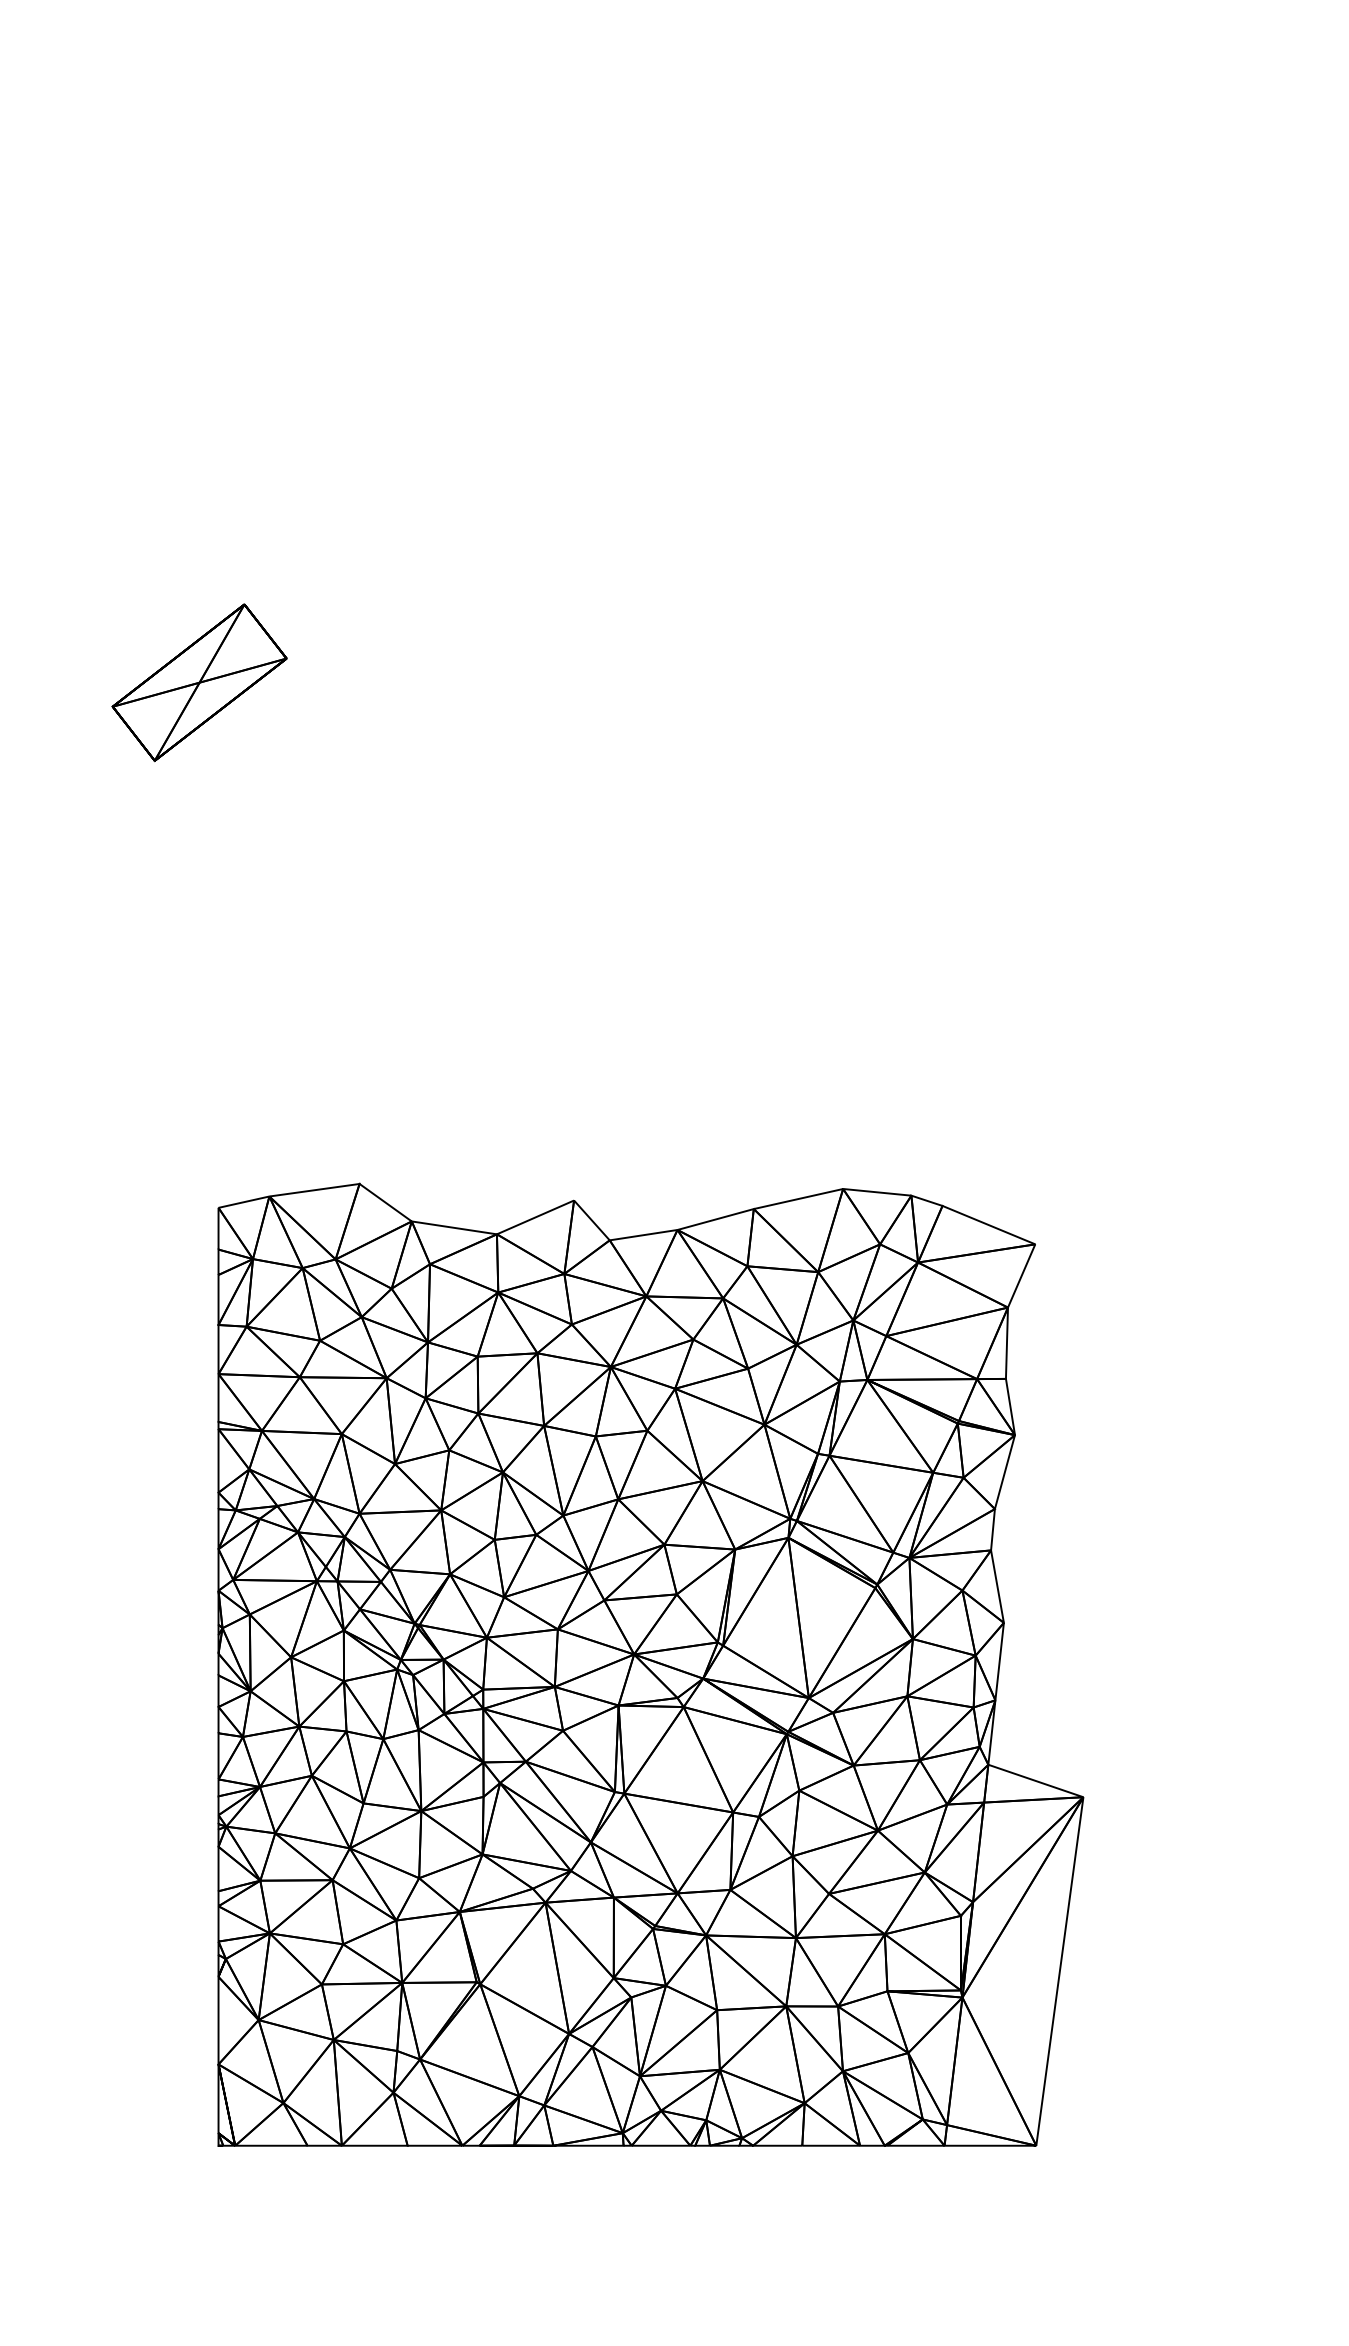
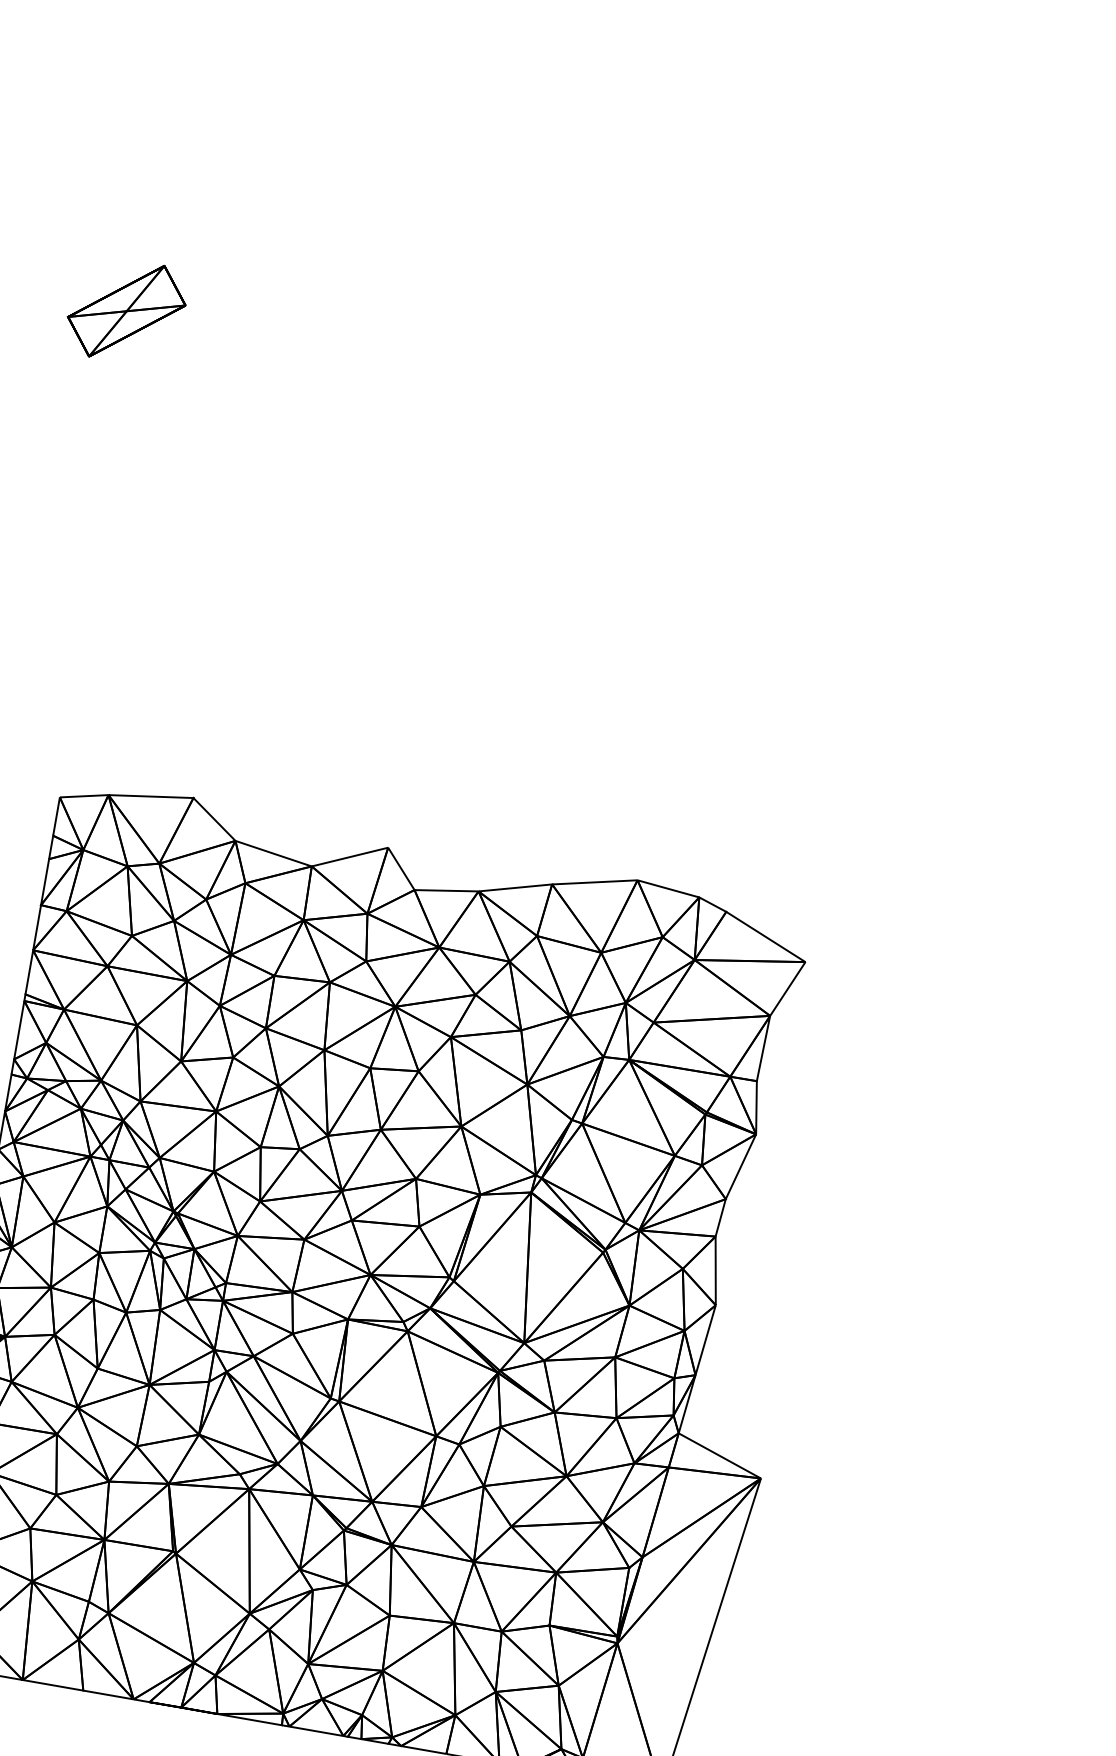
part: (199, 682) -> (126, 310), size x0.7

